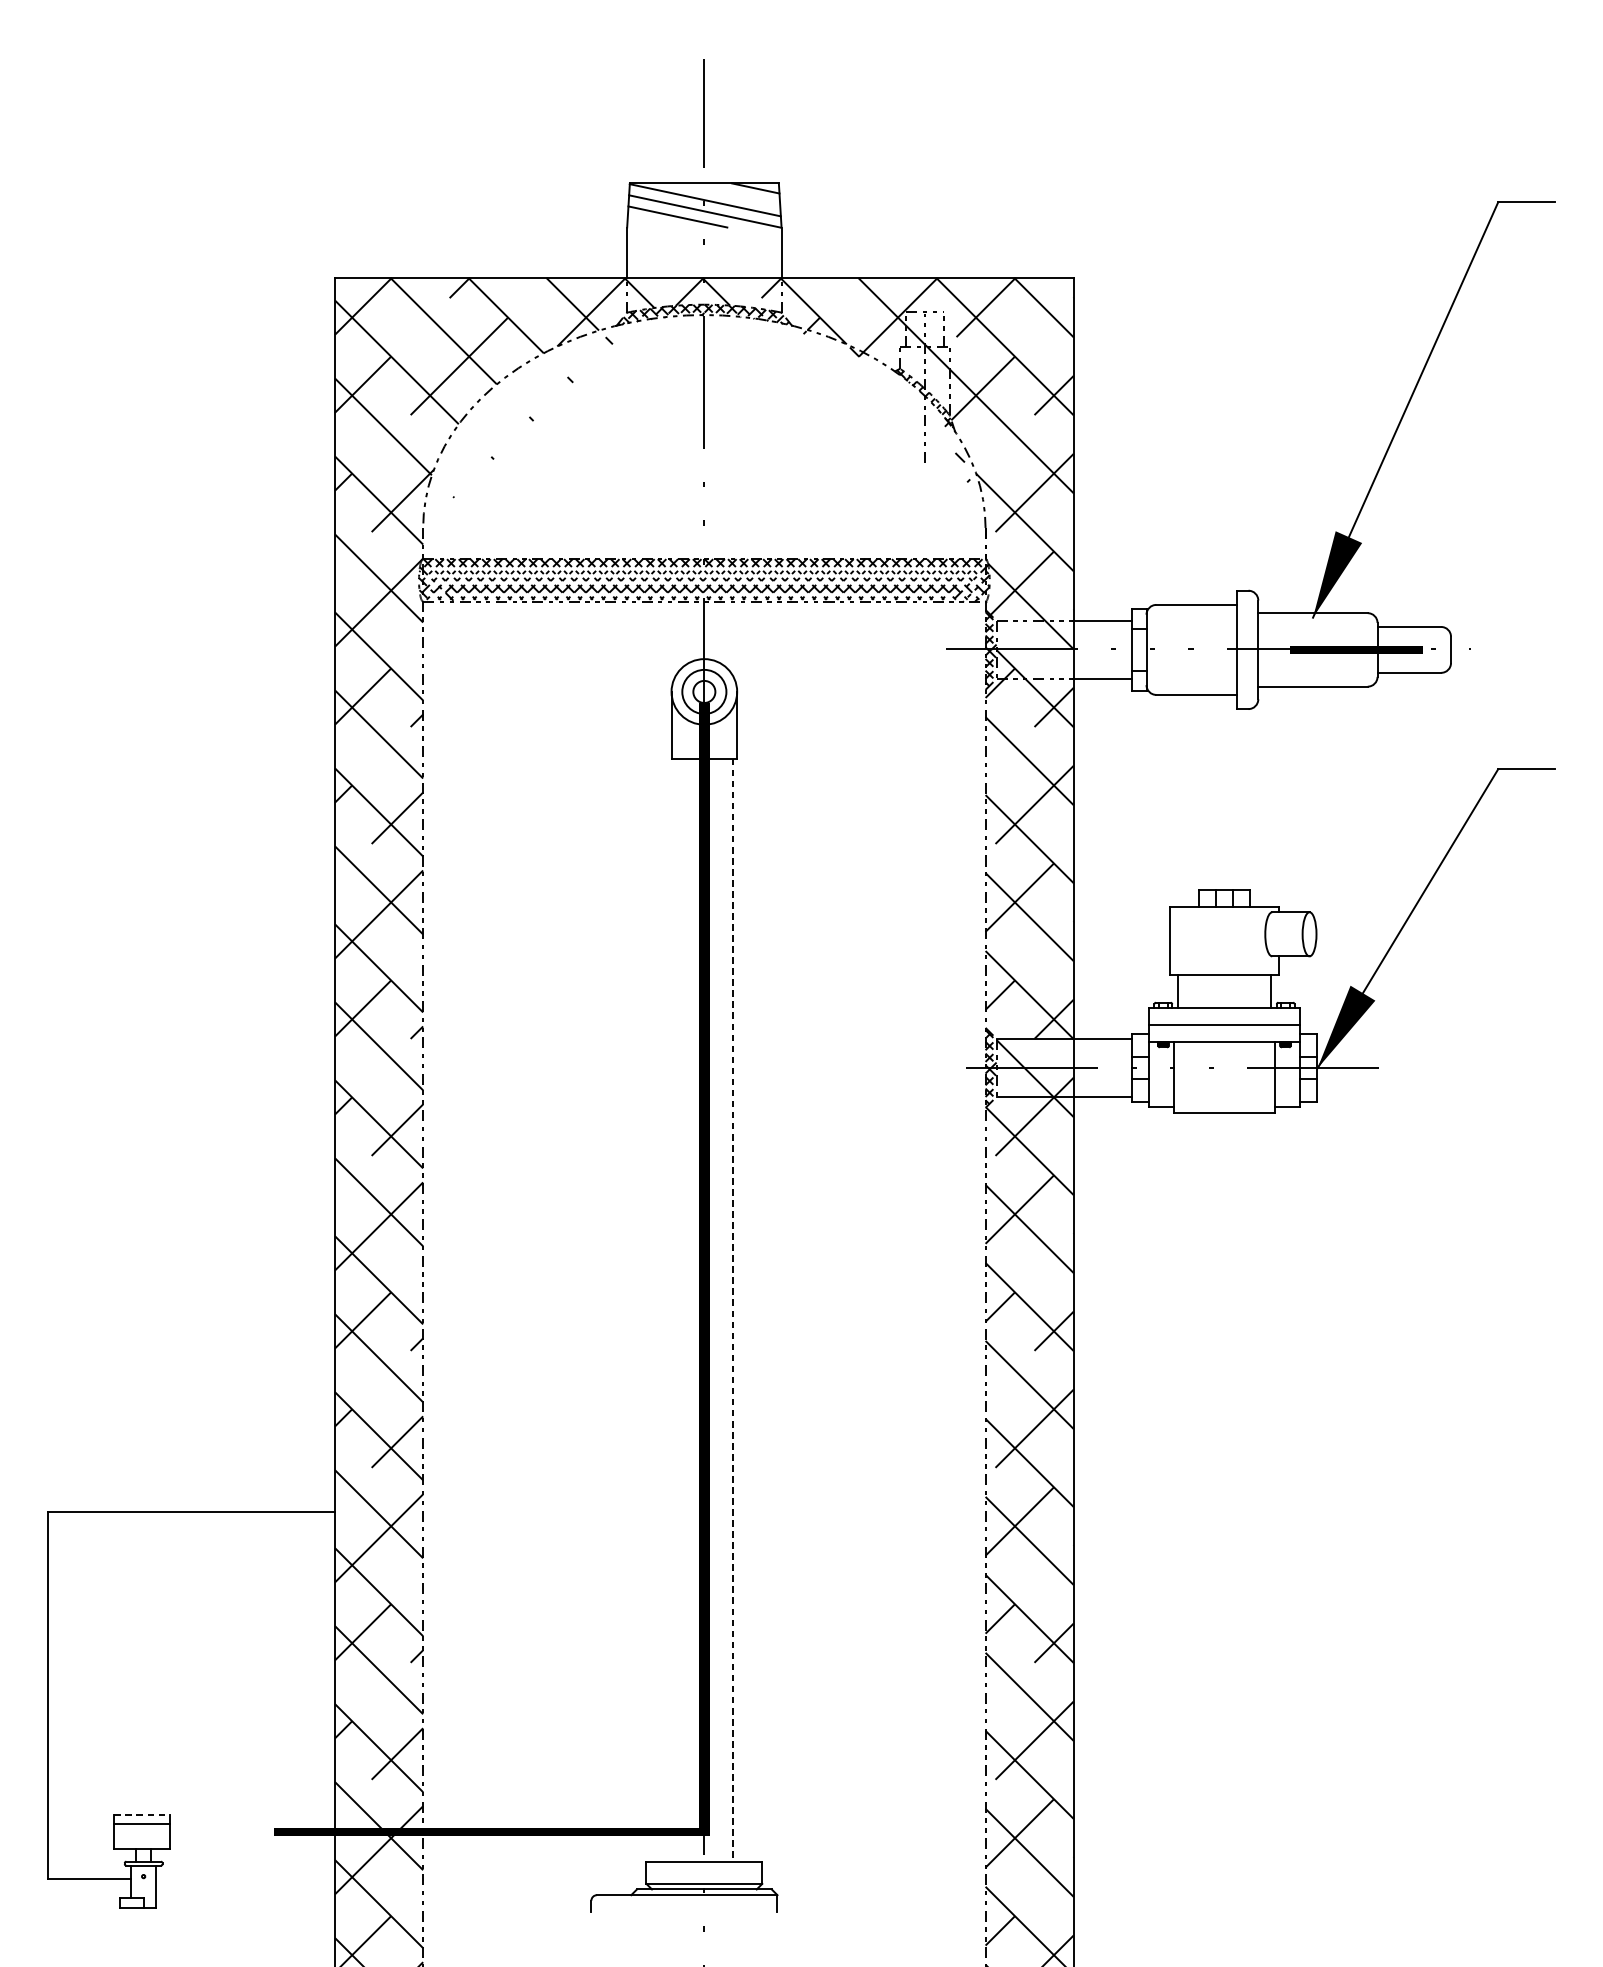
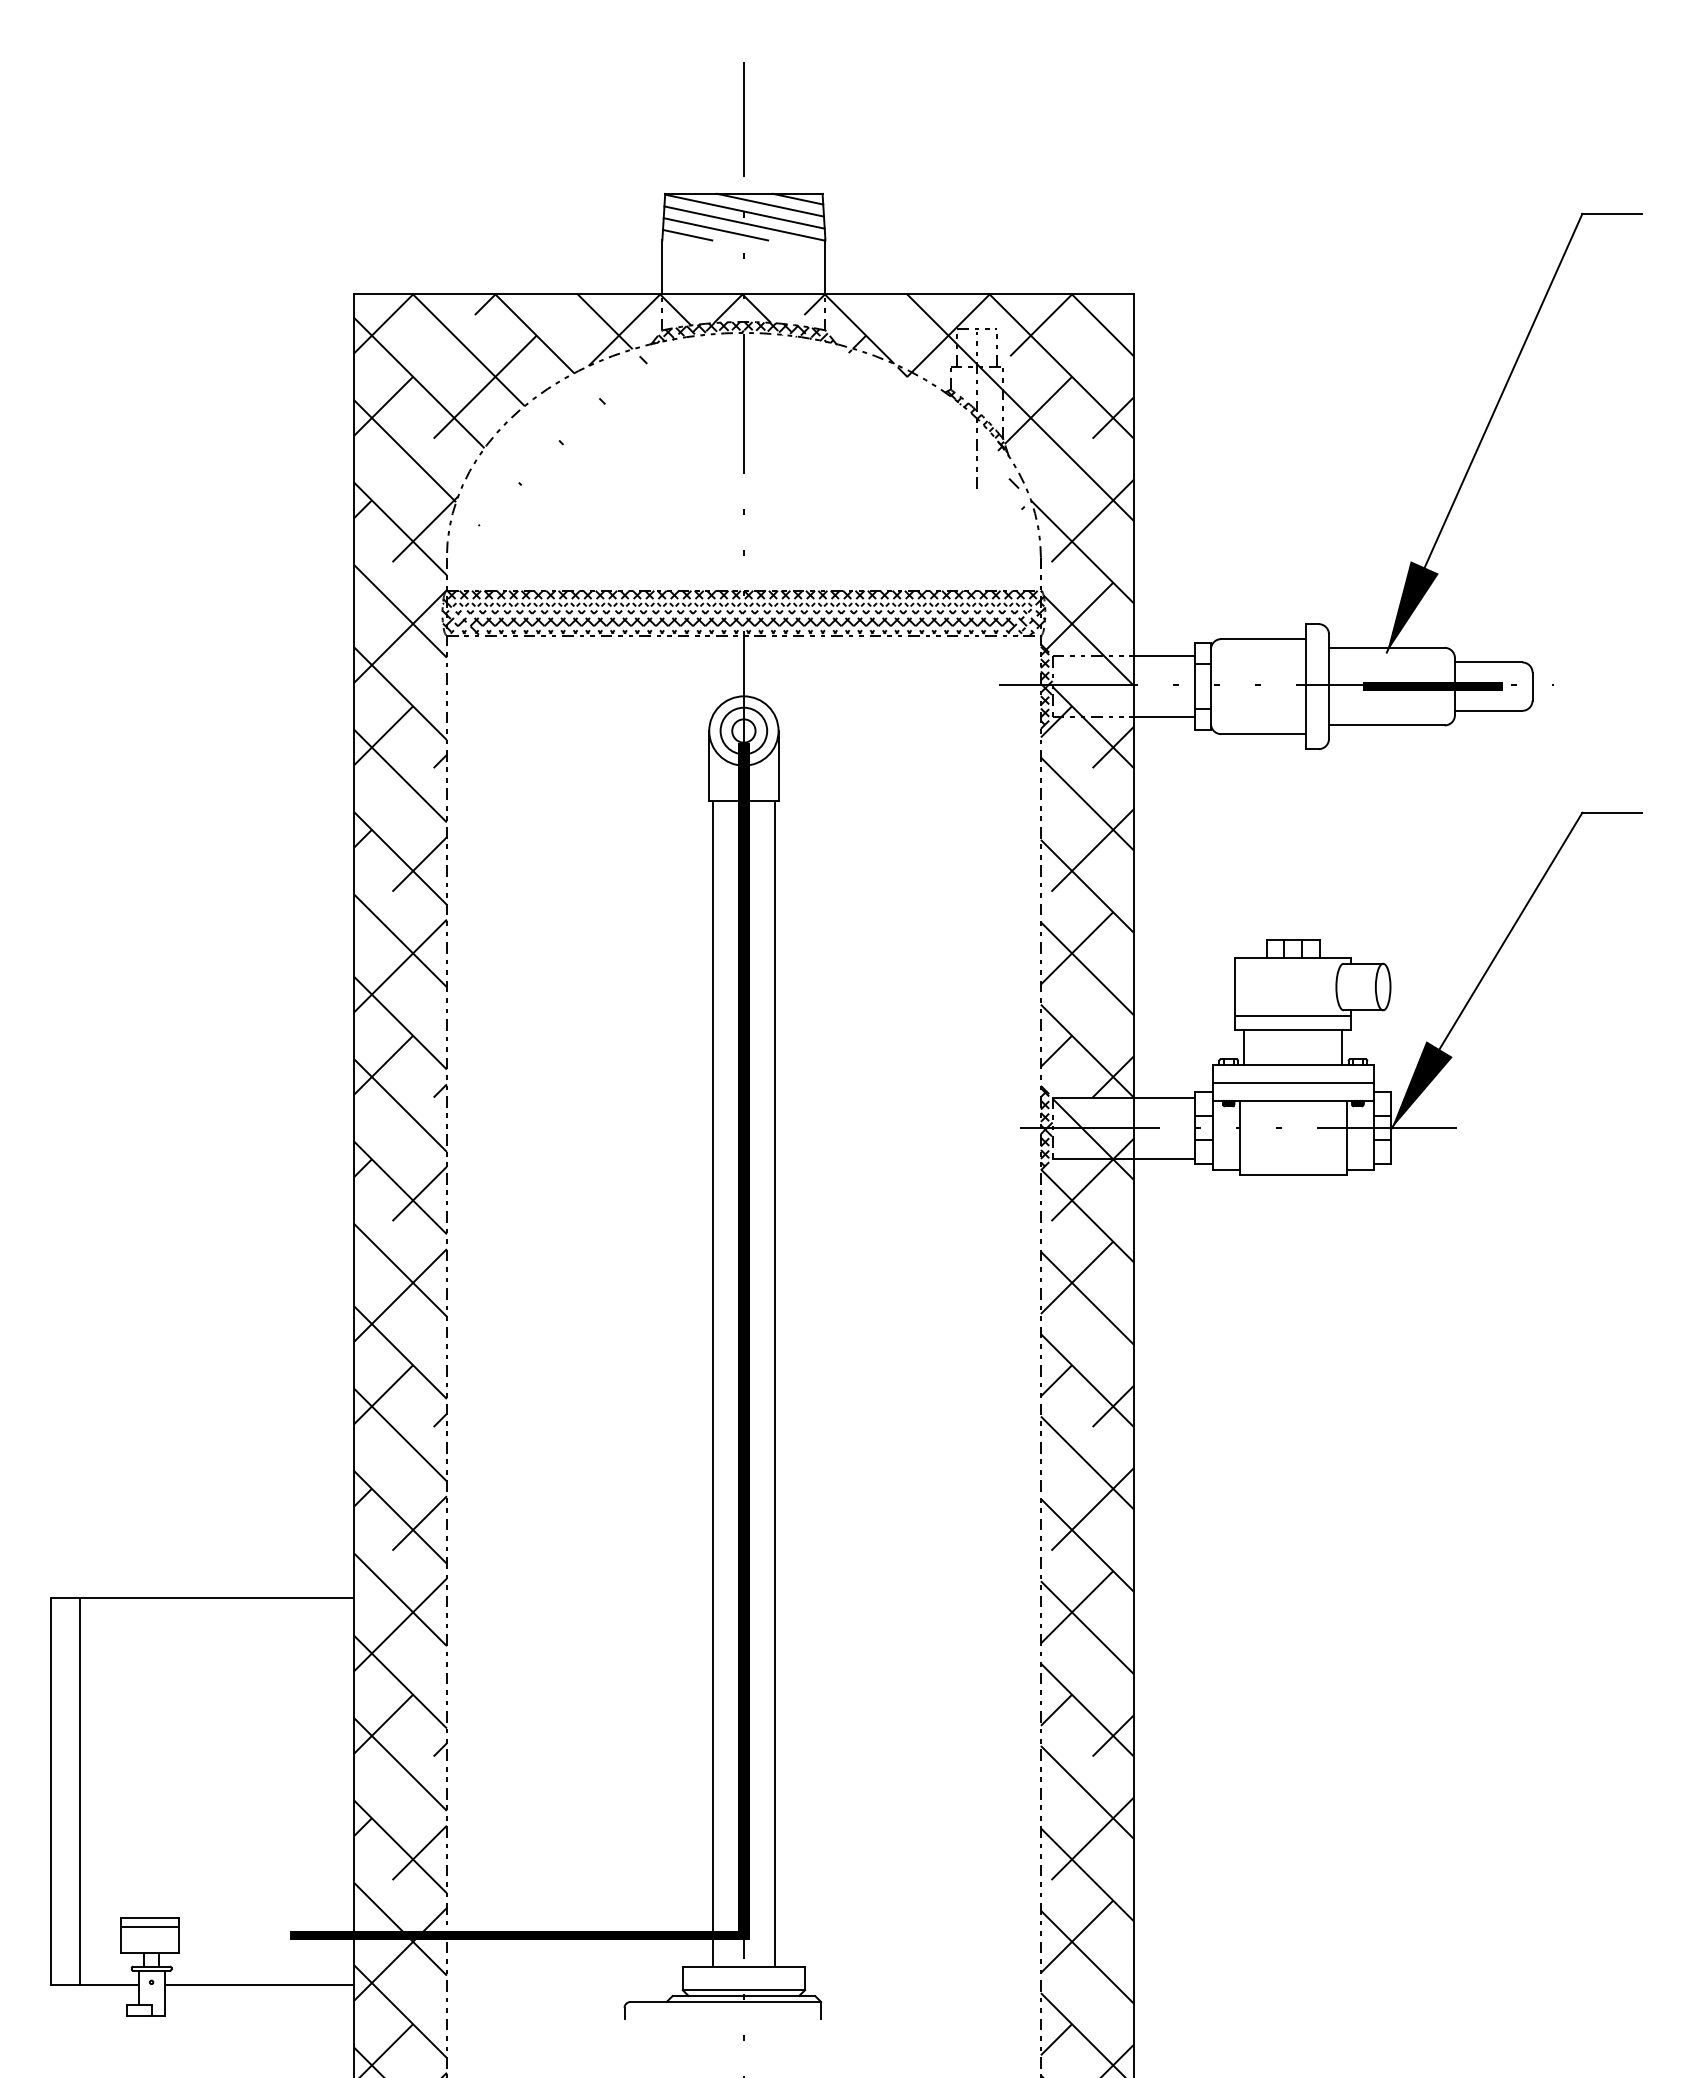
line: (729, 193) -> (770, 204), added
line: (650, 221) -> (687, 234), added
line: (1224, 962) -> (1293, 1016), added
line: (675, 1309) -> (713, 1383), added
line: (733, 1310) -> (774, 1384), dashed -> solid
line: (75, 1694) -> (79, 1790), added
line: (142, 1815) -> (150, 1917), dashed -> solid
line: (244, 1878) -> (258, 1984), added

